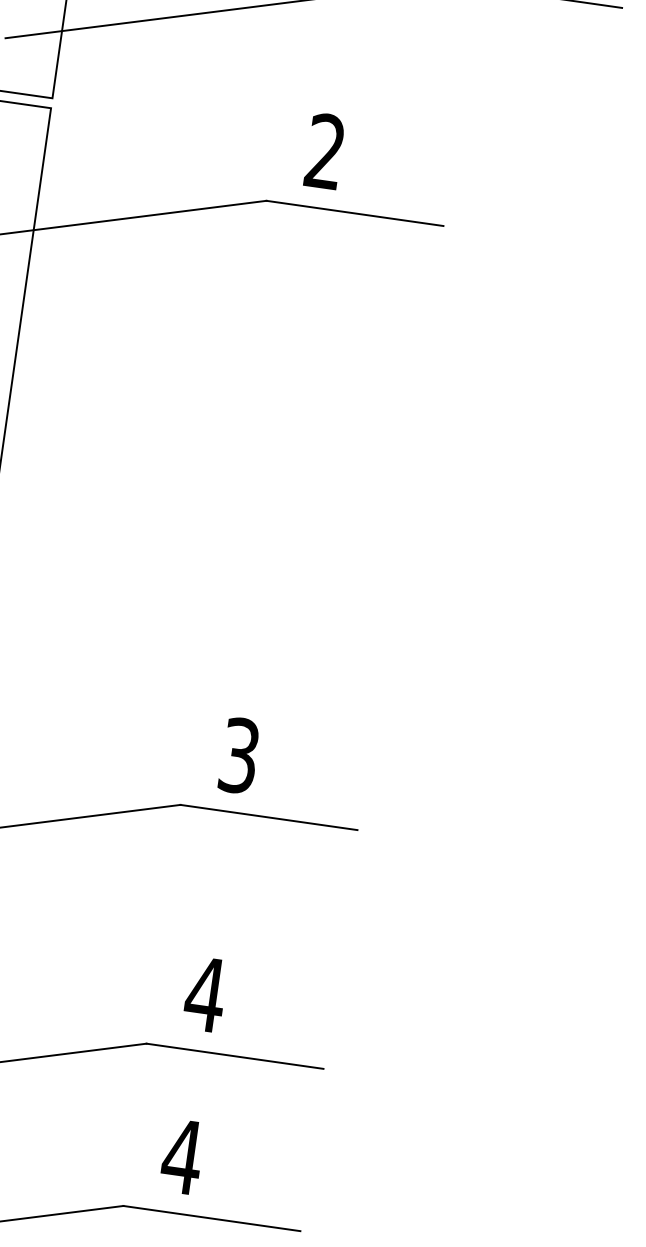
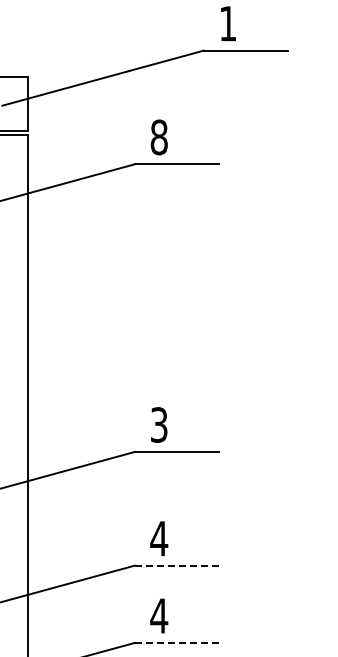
text: (323, 151) -> (158, 137), 2 -> 8
line: (235, 1056) -> (177, 565), solid -> dashed
line: (212, 1217) -> (177, 642), solid -> dashed

